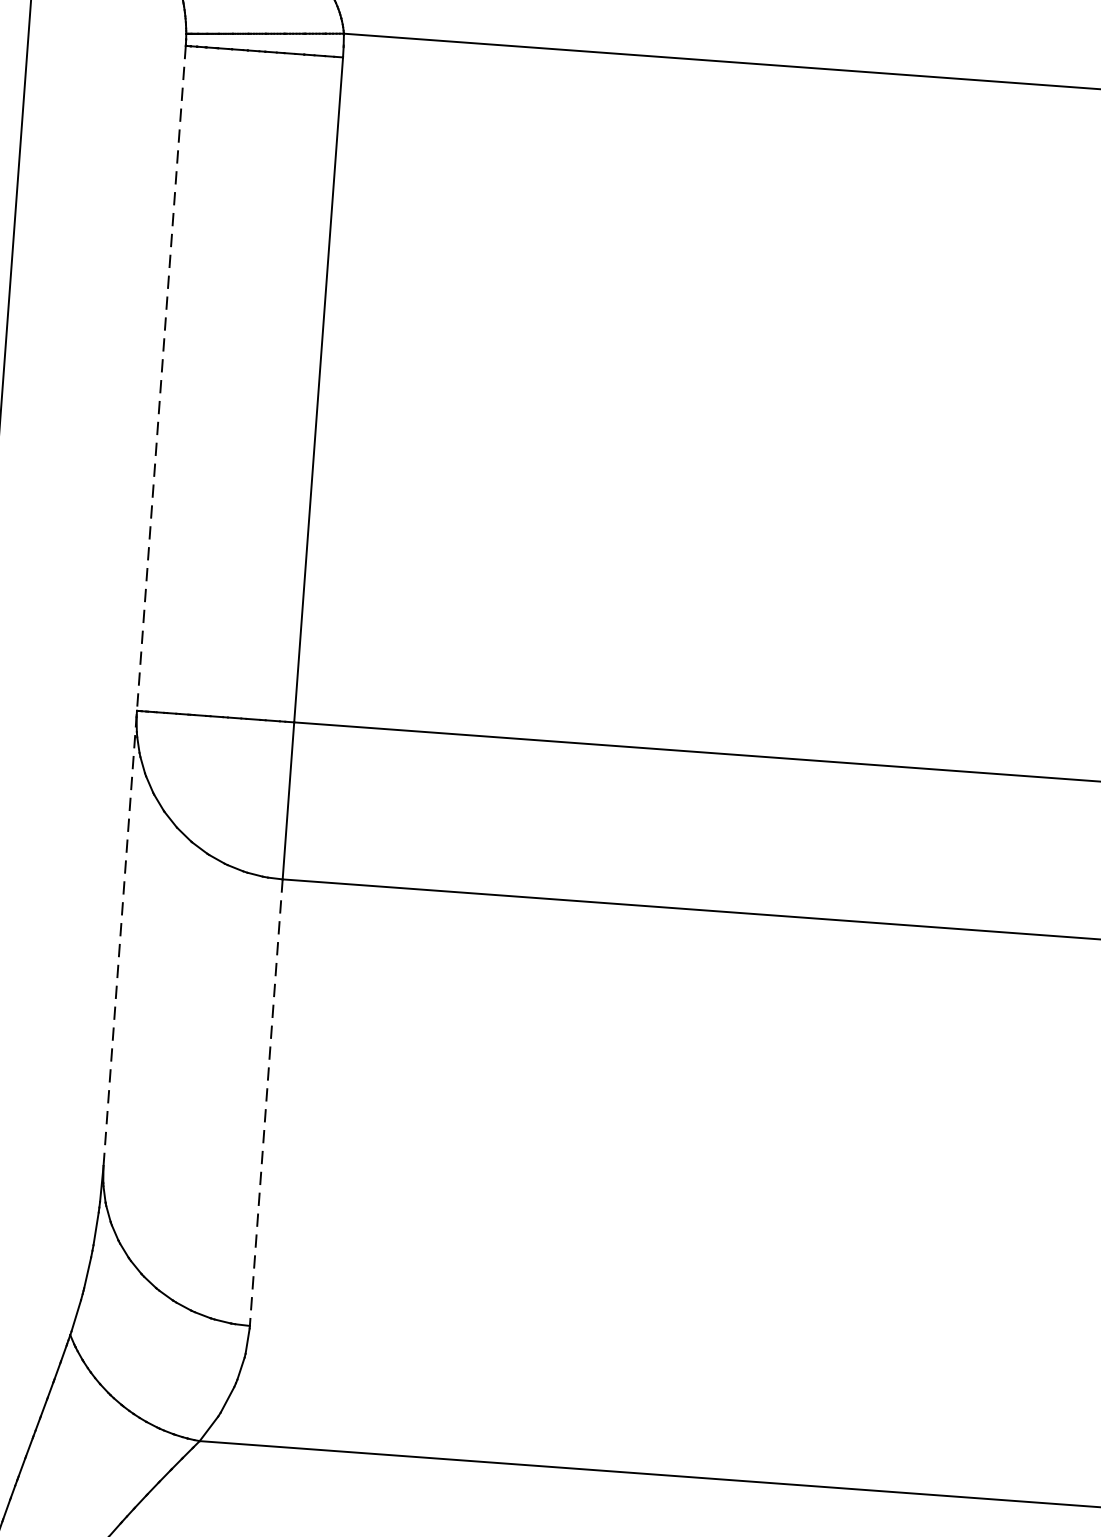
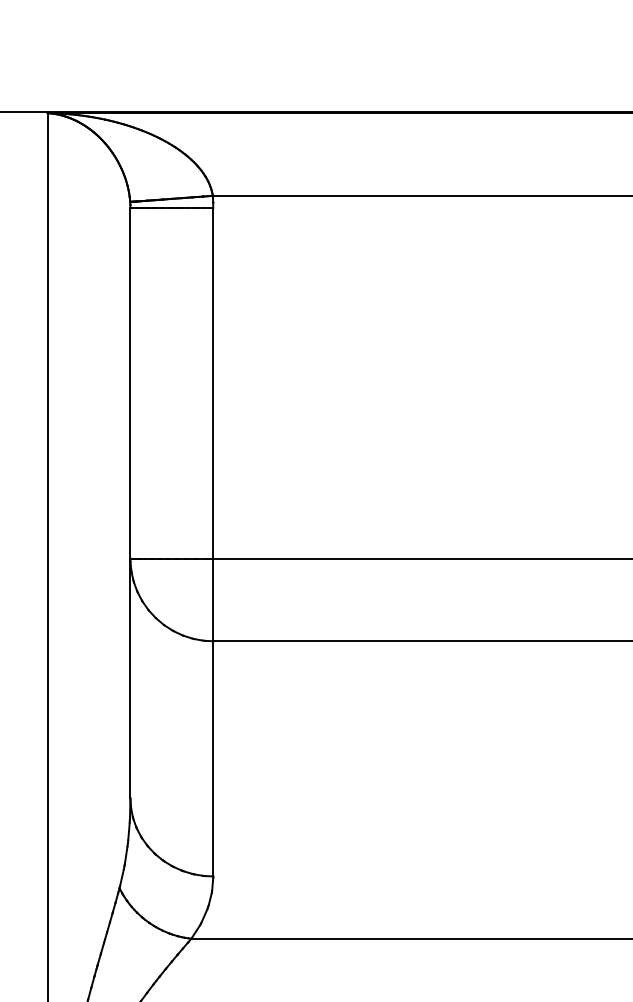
line: (144, 606) -> (130, 503), dashed -> solid
line: (266, 1102) -> (213, 758), dashed -> solid

